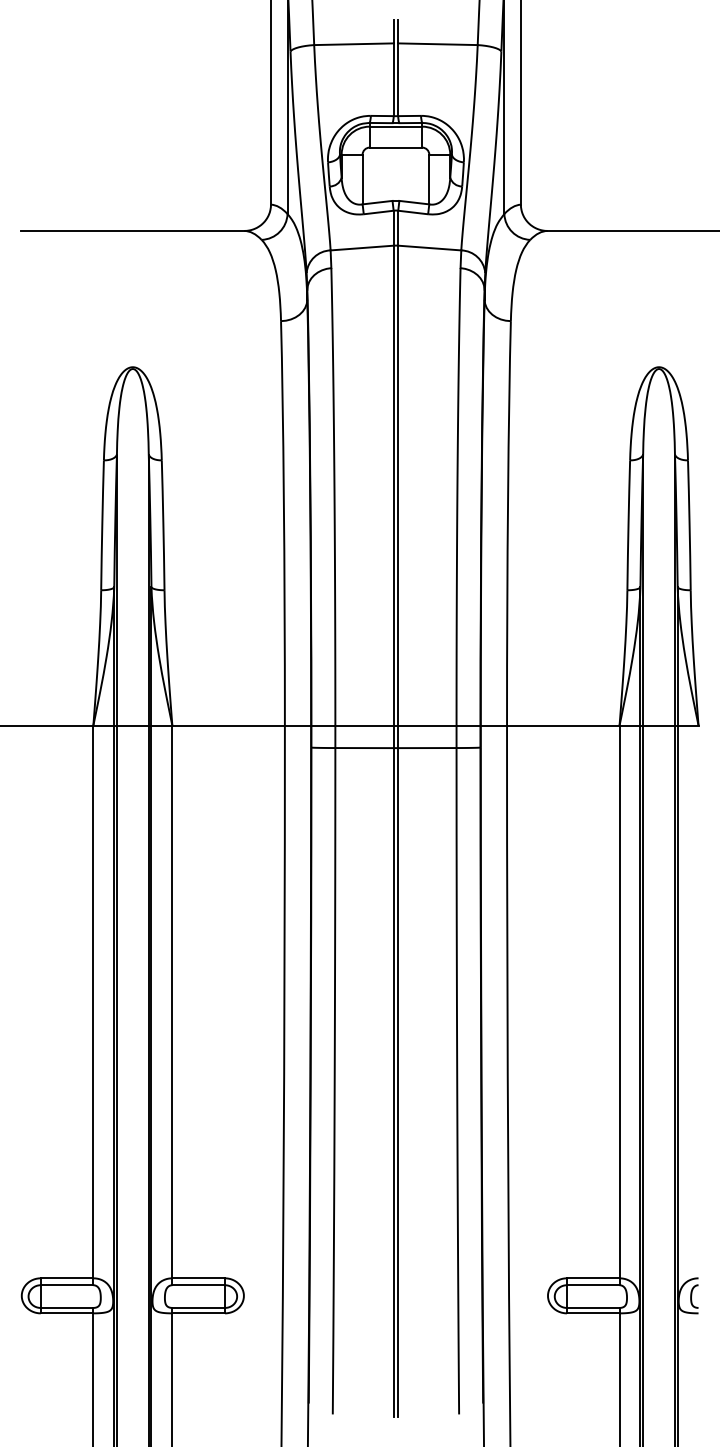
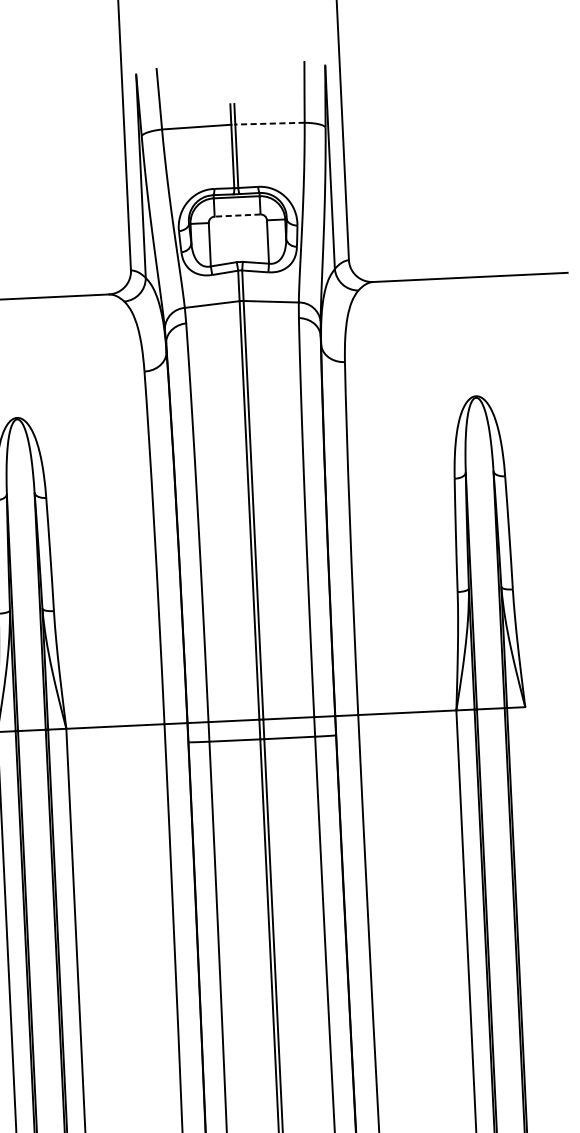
line: (437, 44) -> (269, 123), solid -> dashed
line: (395, 147) -> (237, 215), solid -> dashed

